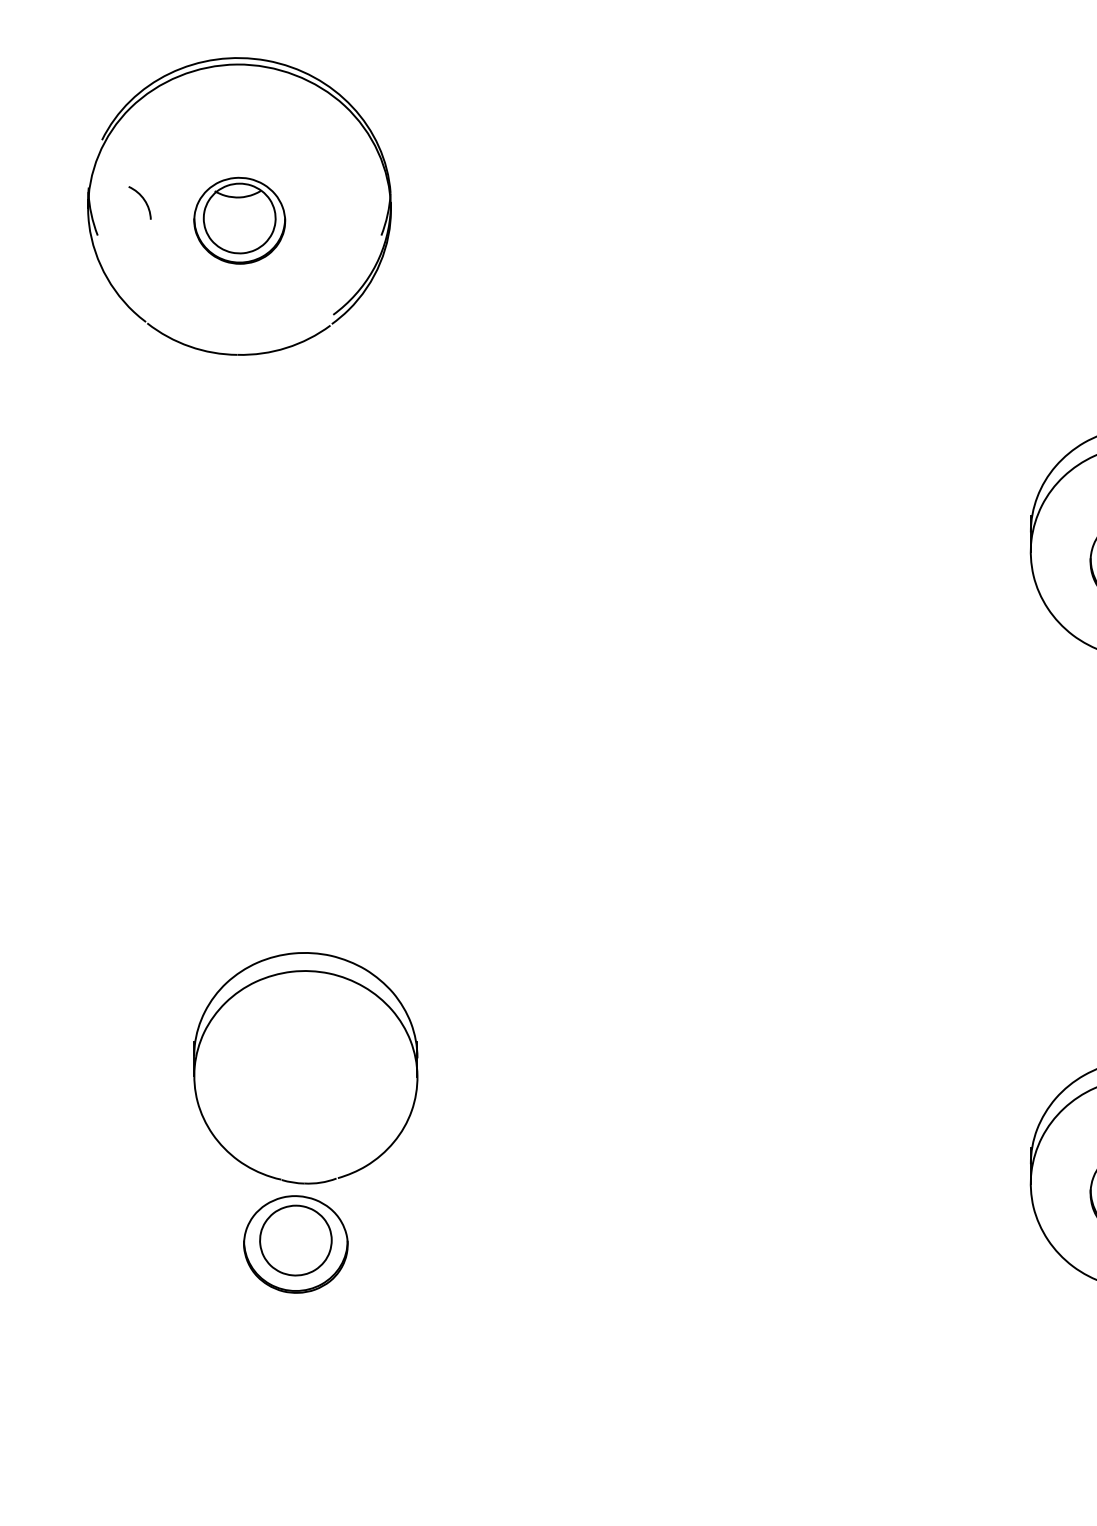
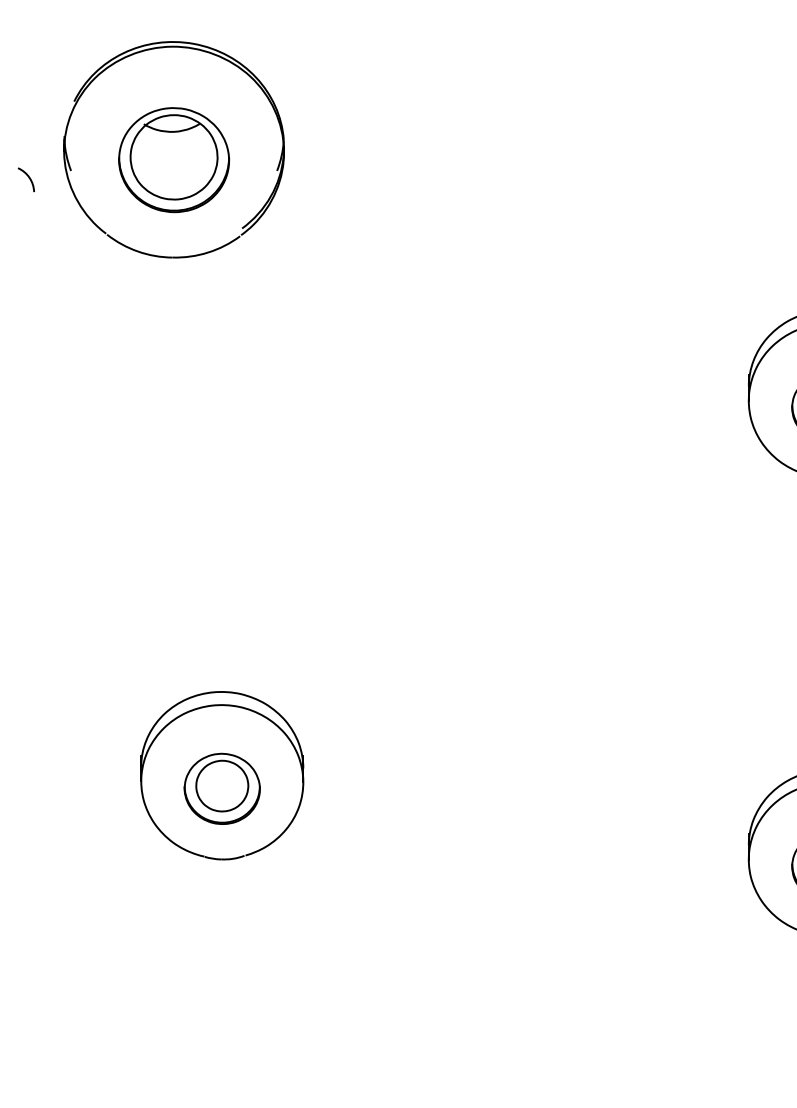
arc: (143, 200) -> (28, 178), moved
part: (239, 220) -> (174, 159), size x1.67
part: (295, 1244) -> (222, 788), moved

